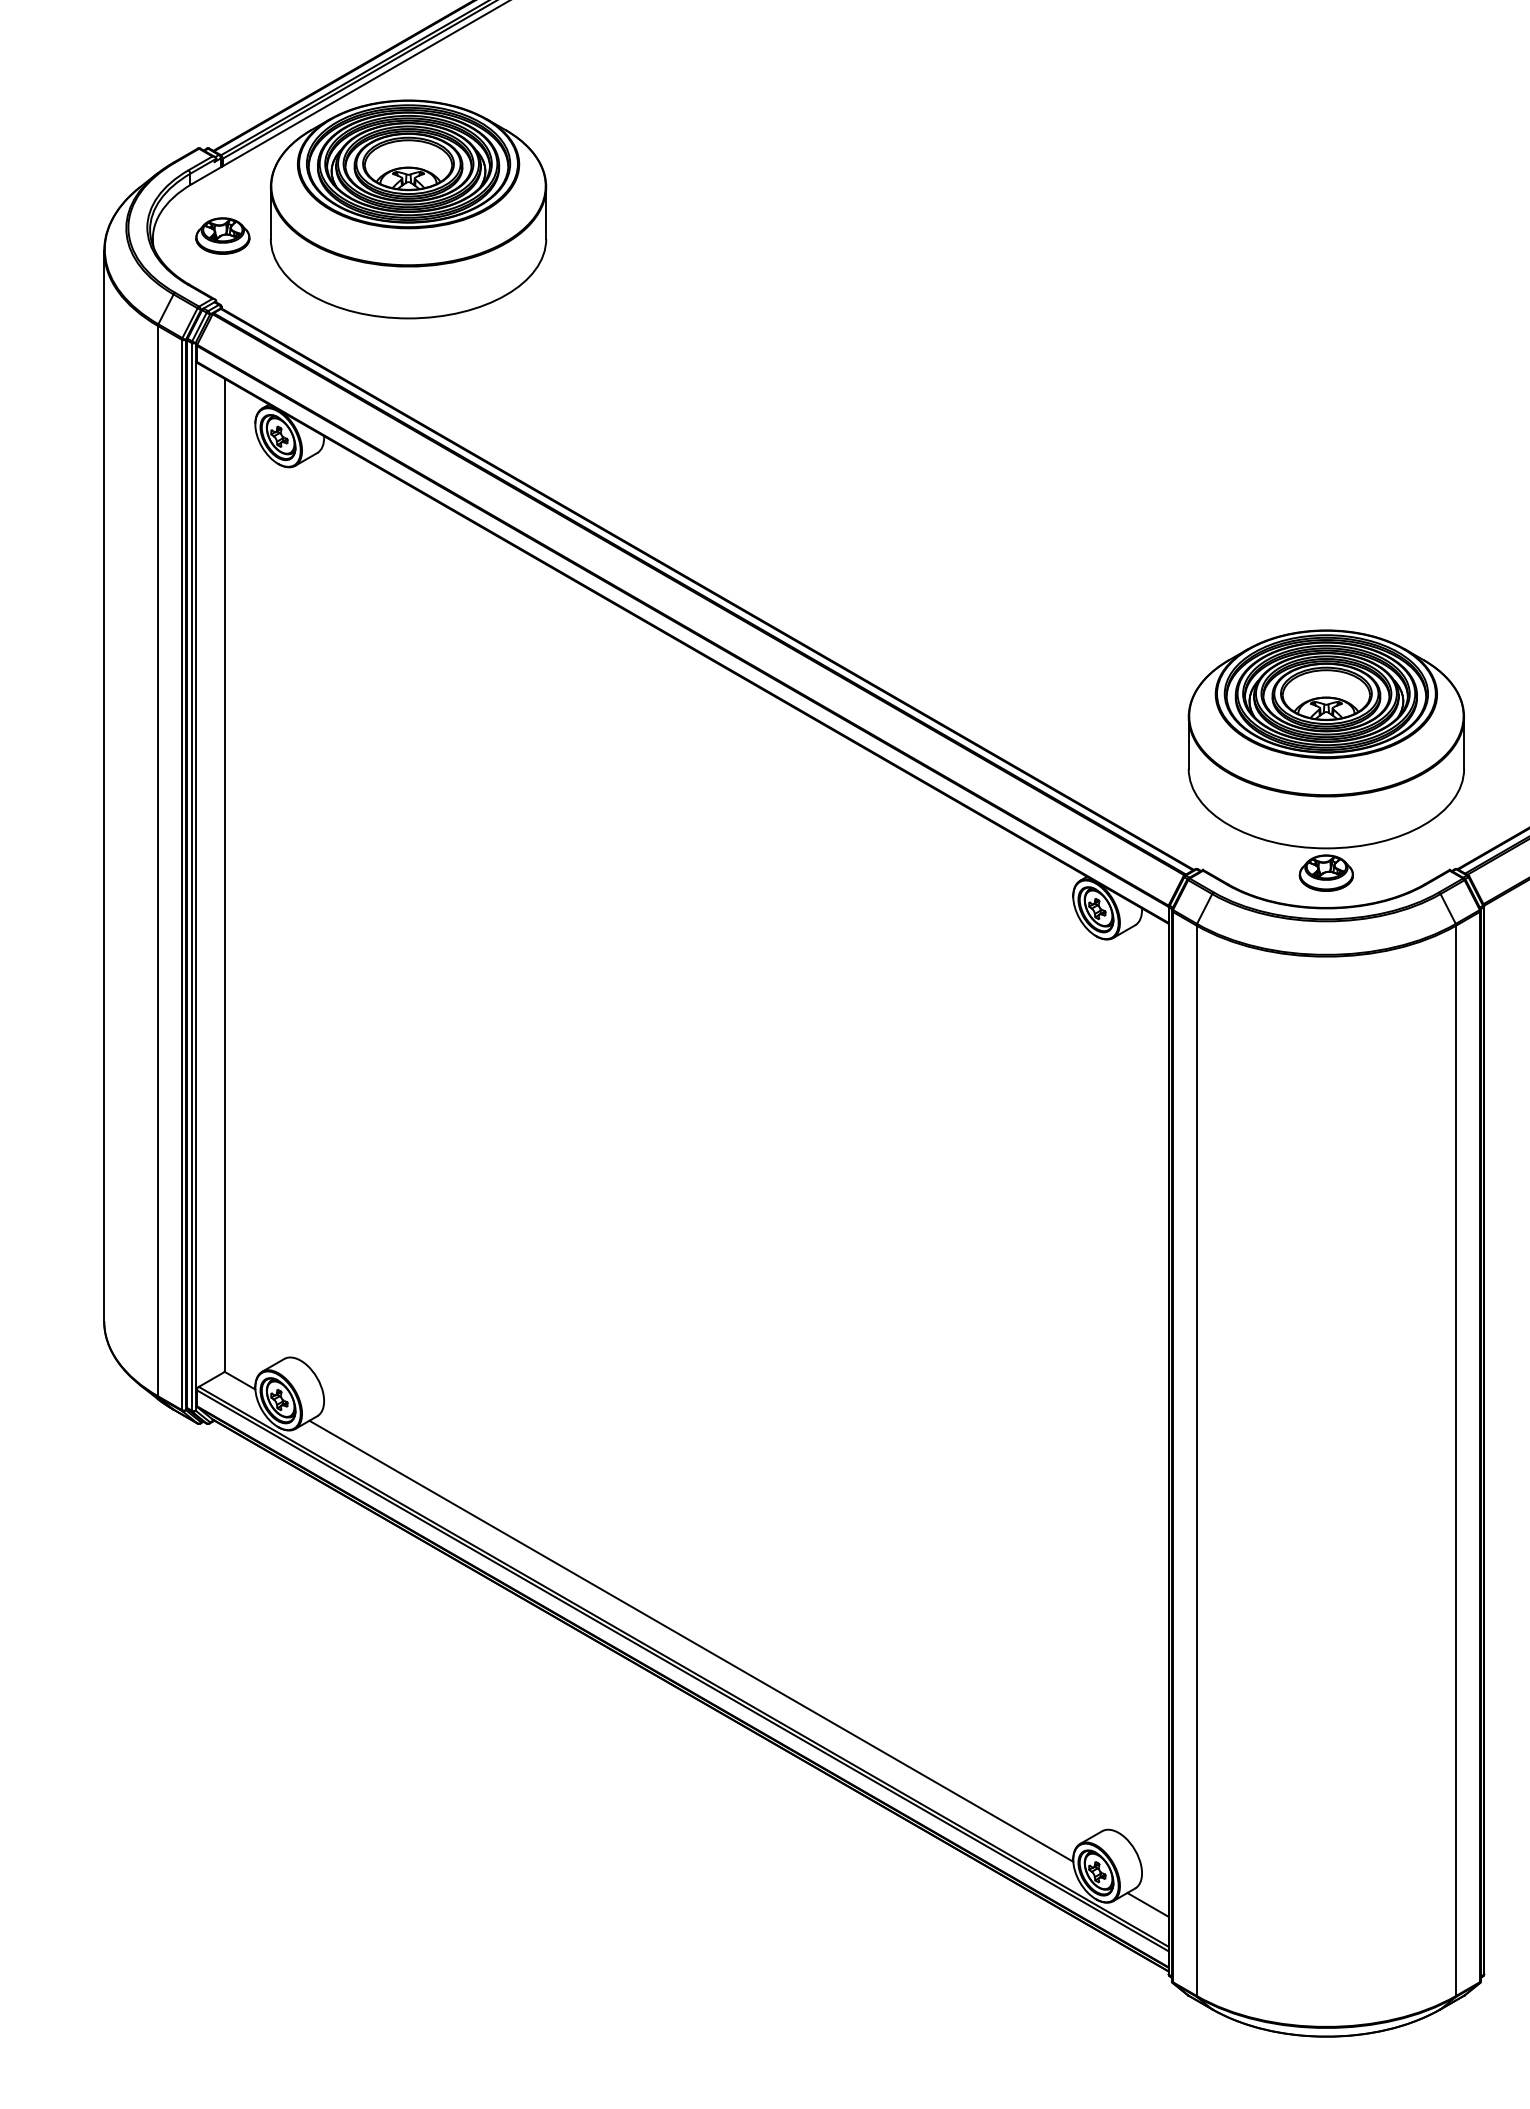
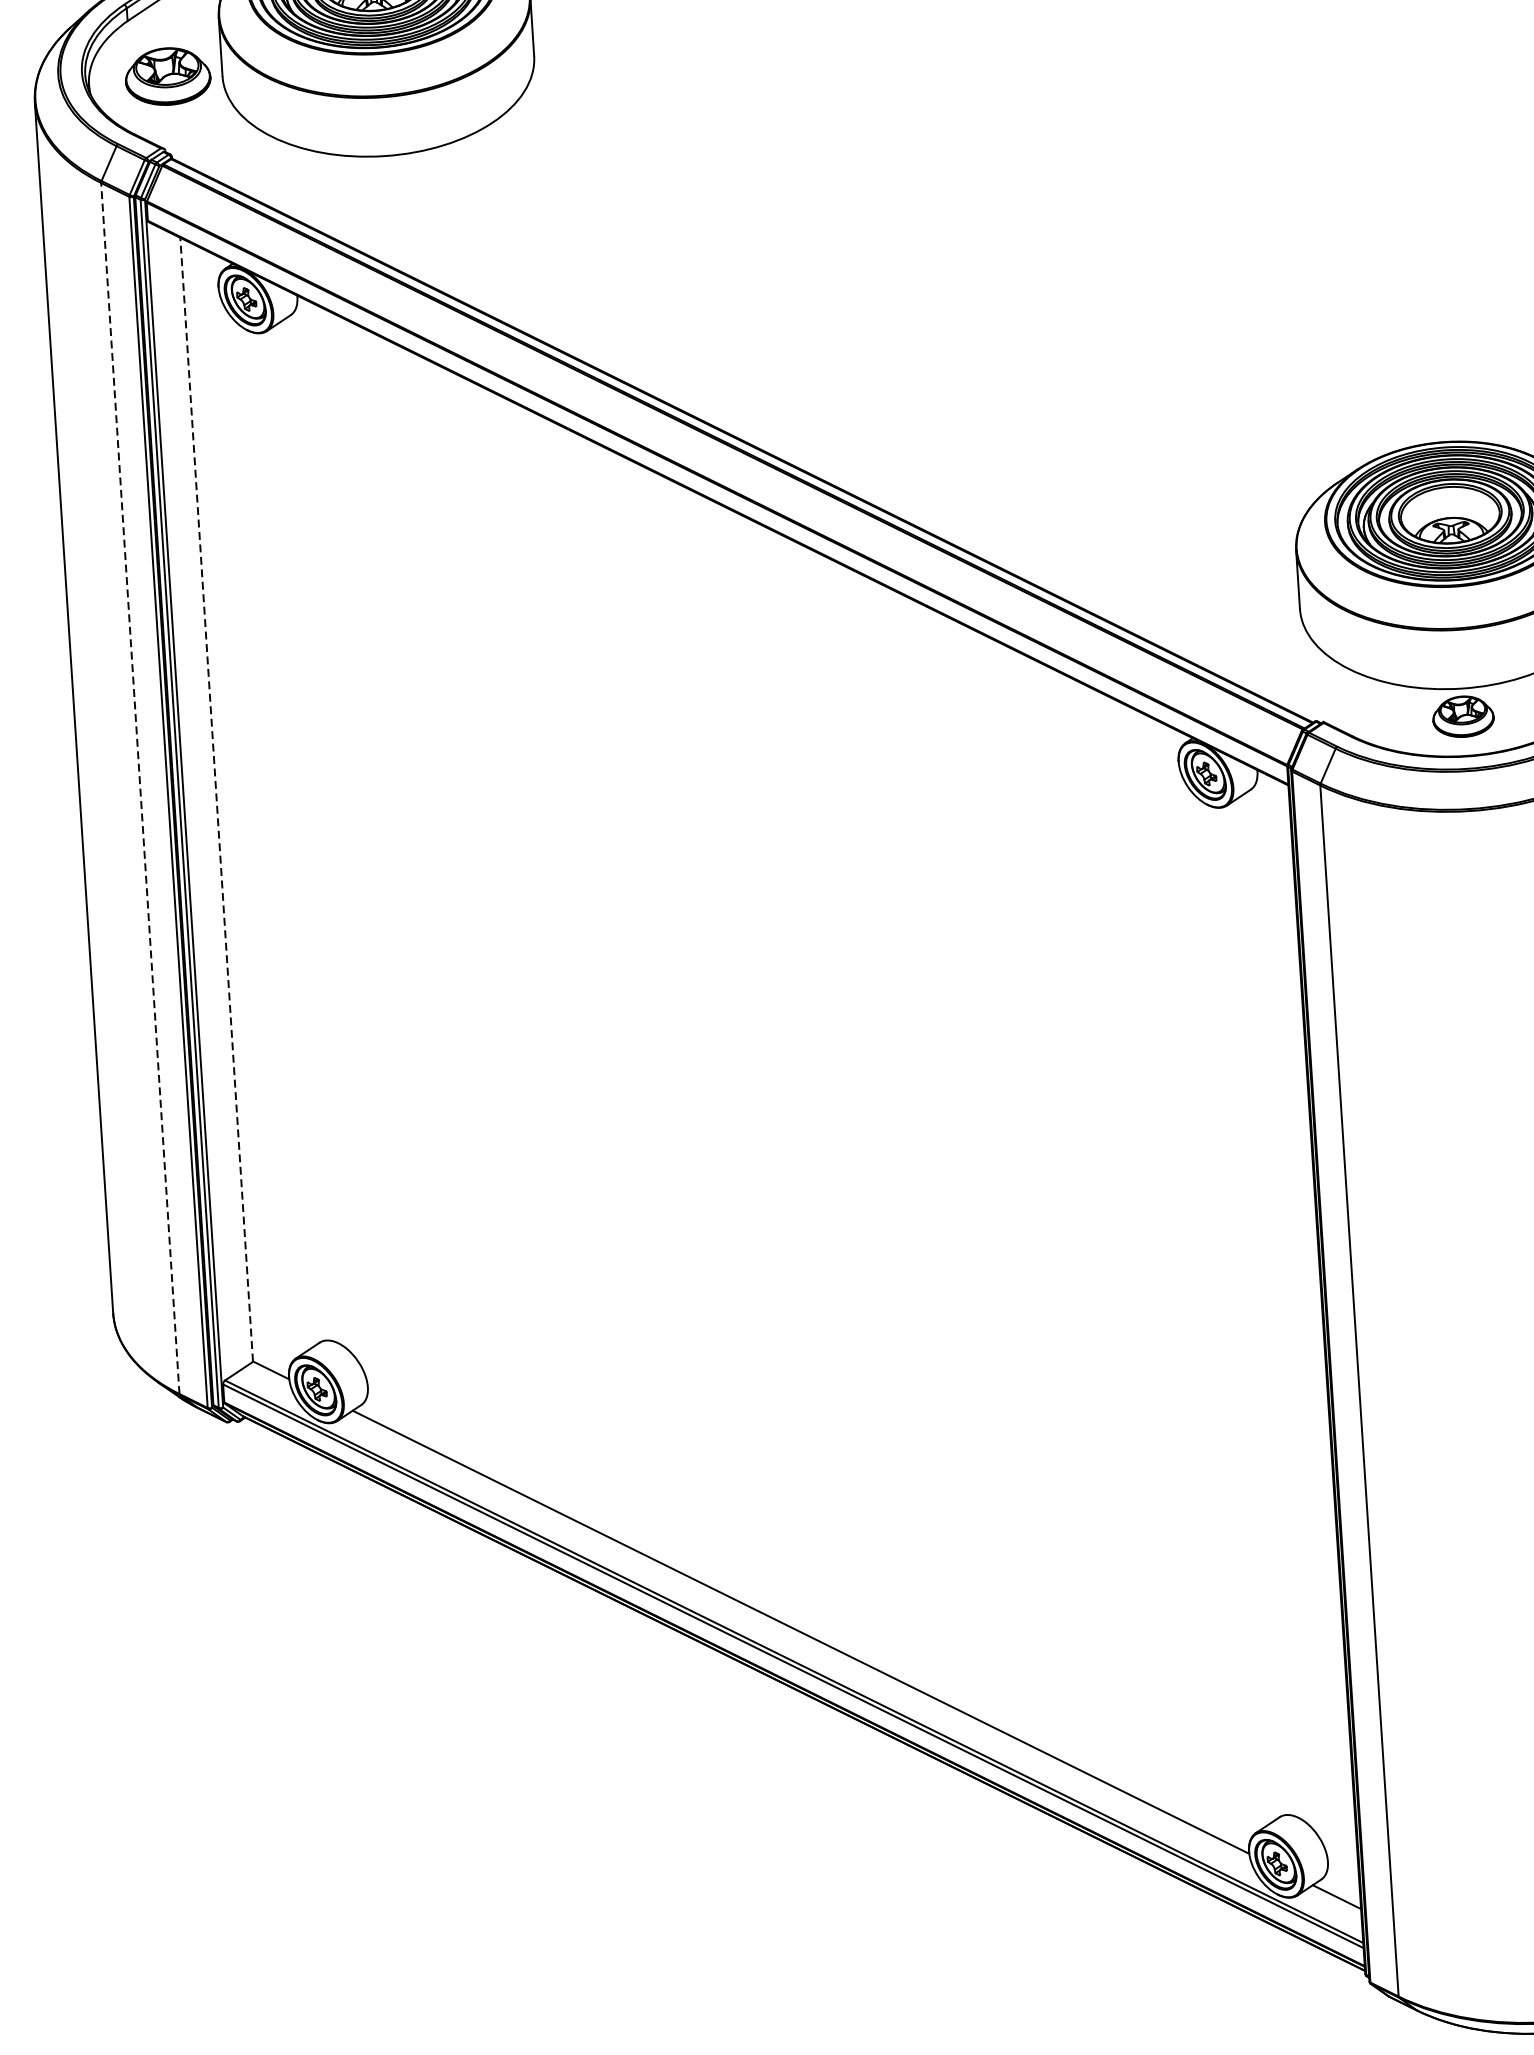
part: (222, 235) -> (167, 75), size x1.4
line: (157, 860) -> (139, 787), solid -> dashed
line: (224, 874) -> (216, 798), solid -> dashed

